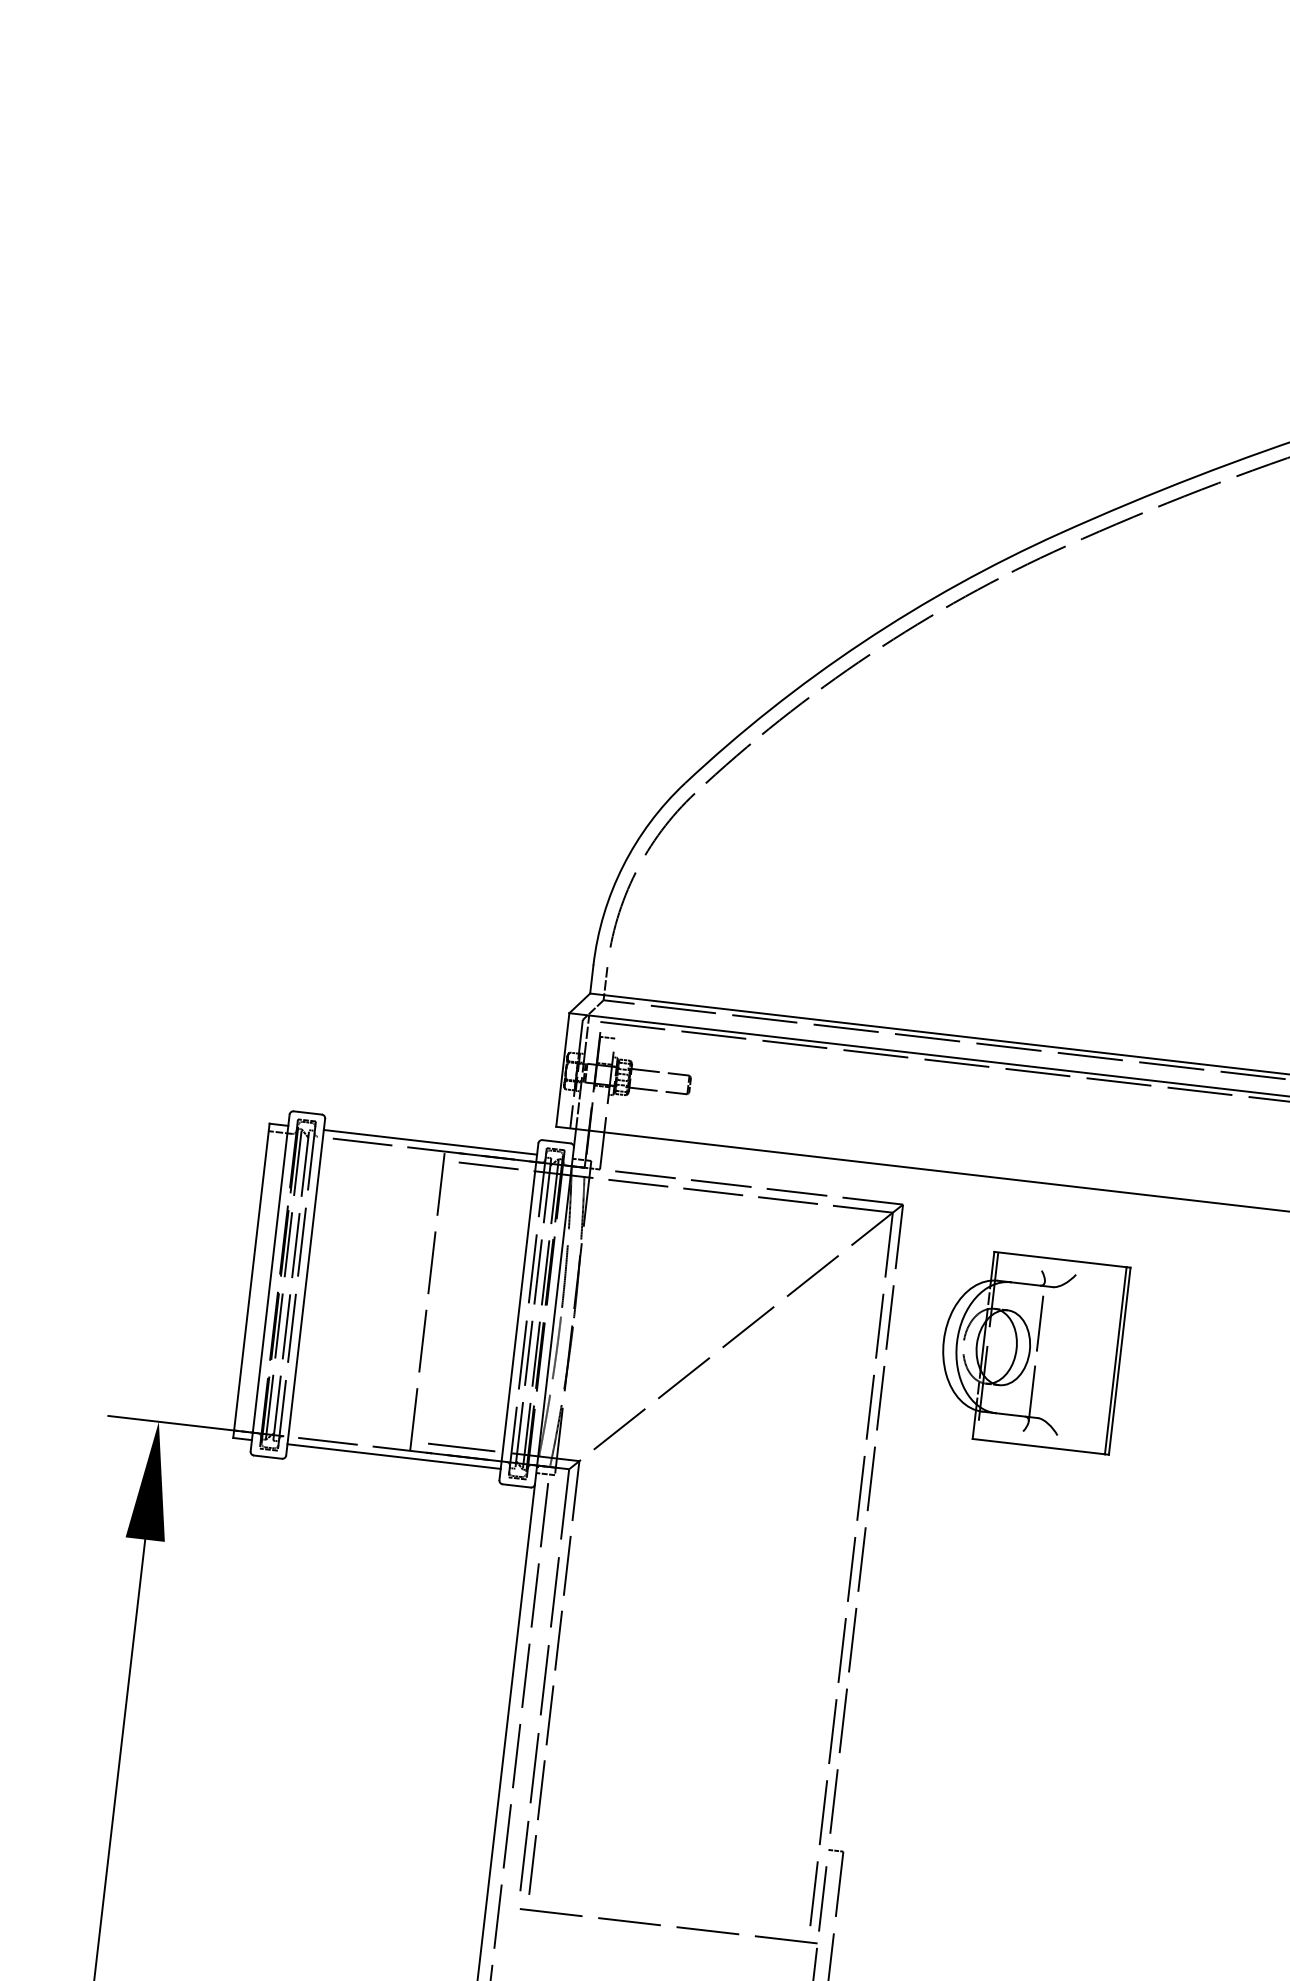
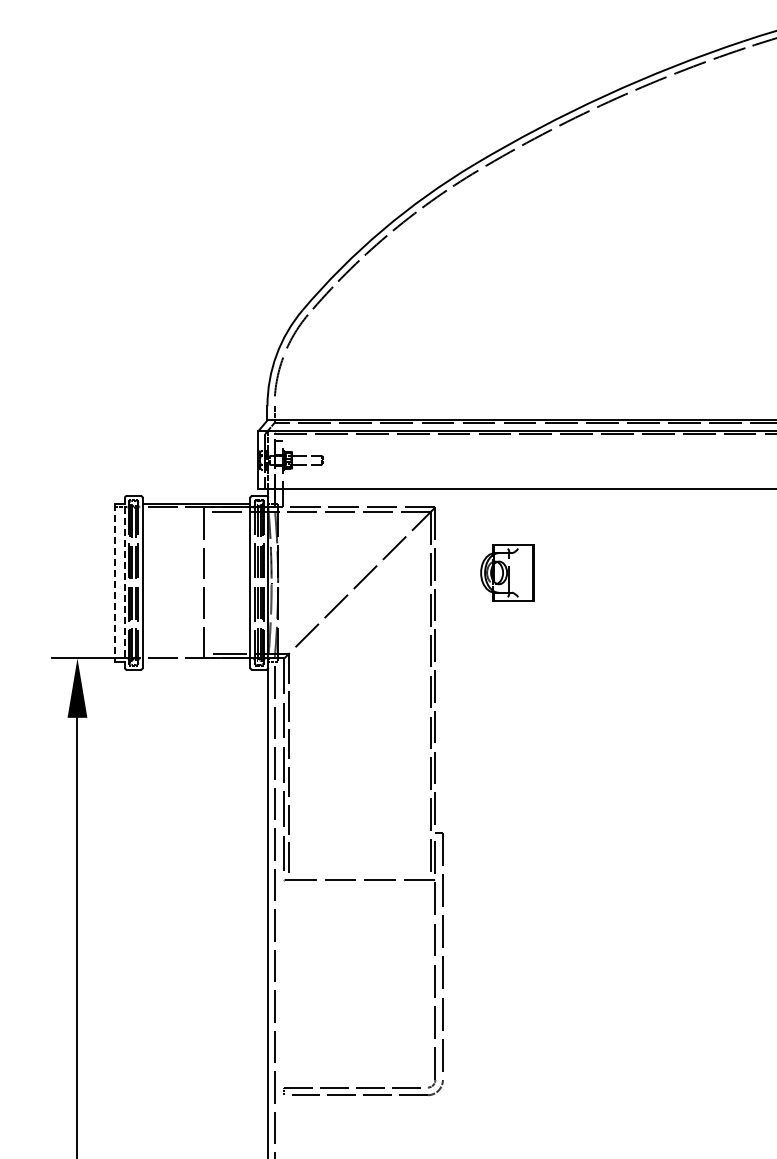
line: (251, 1282) -> (115, 583), solid -> dashed
line: (269, 1282) -> (124, 582), solid -> dashed
part: (1031, 1350) -> (507, 572), size x0.6
line: (393, 1457) -> (196, 662), removed

